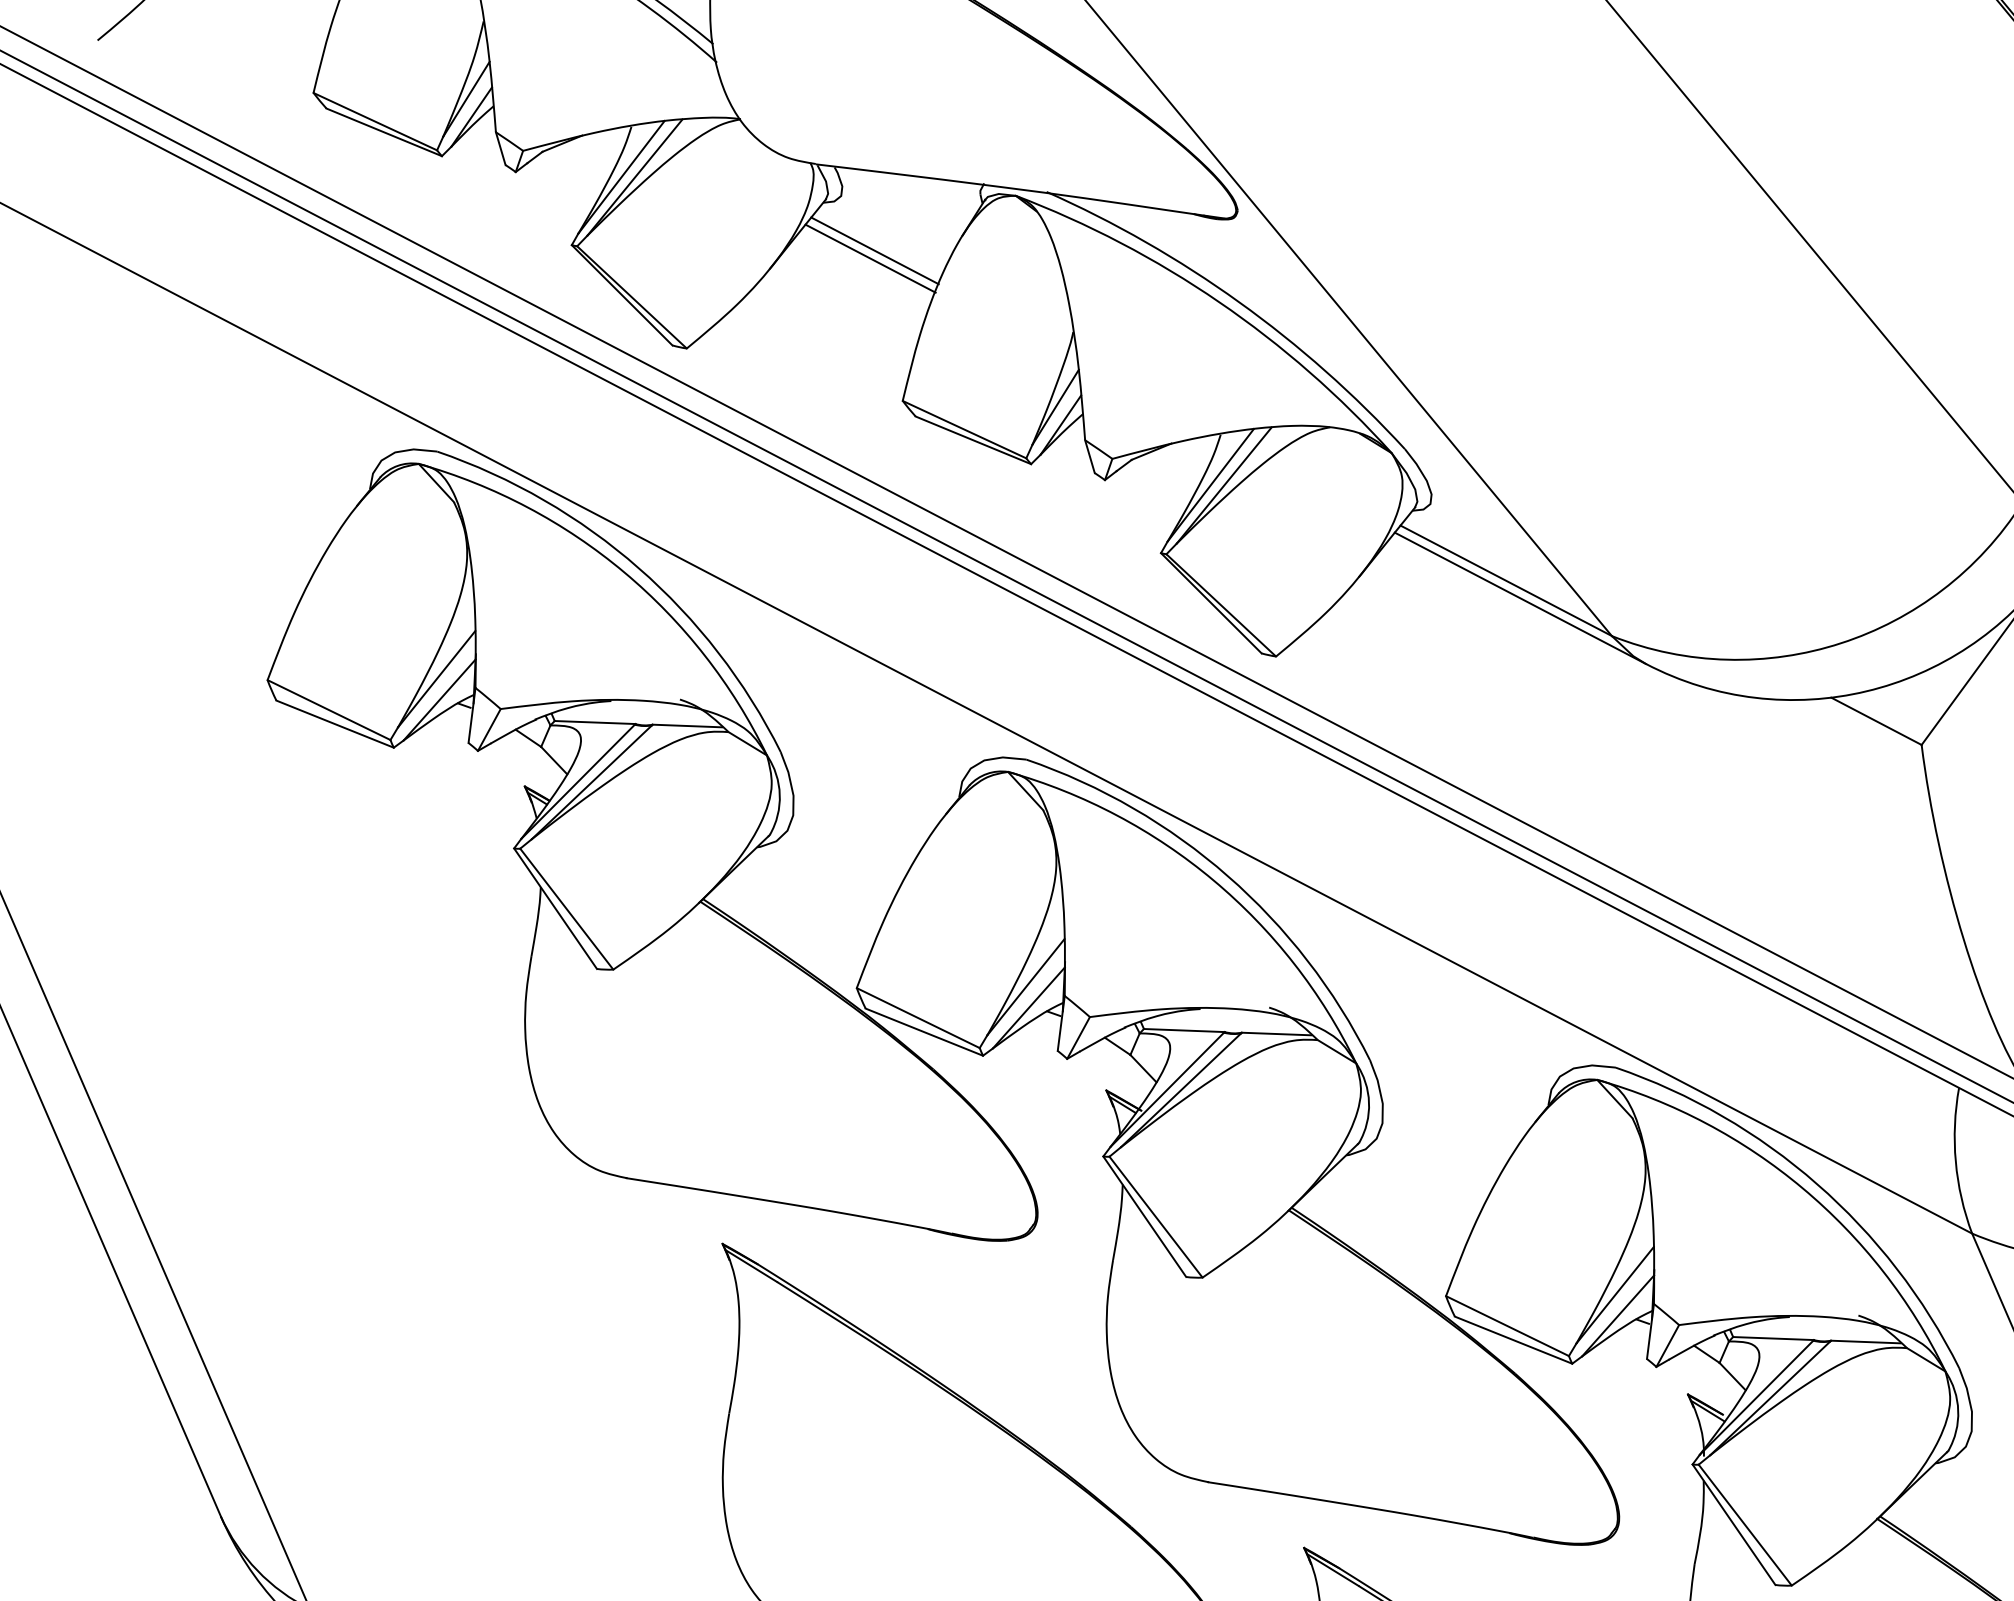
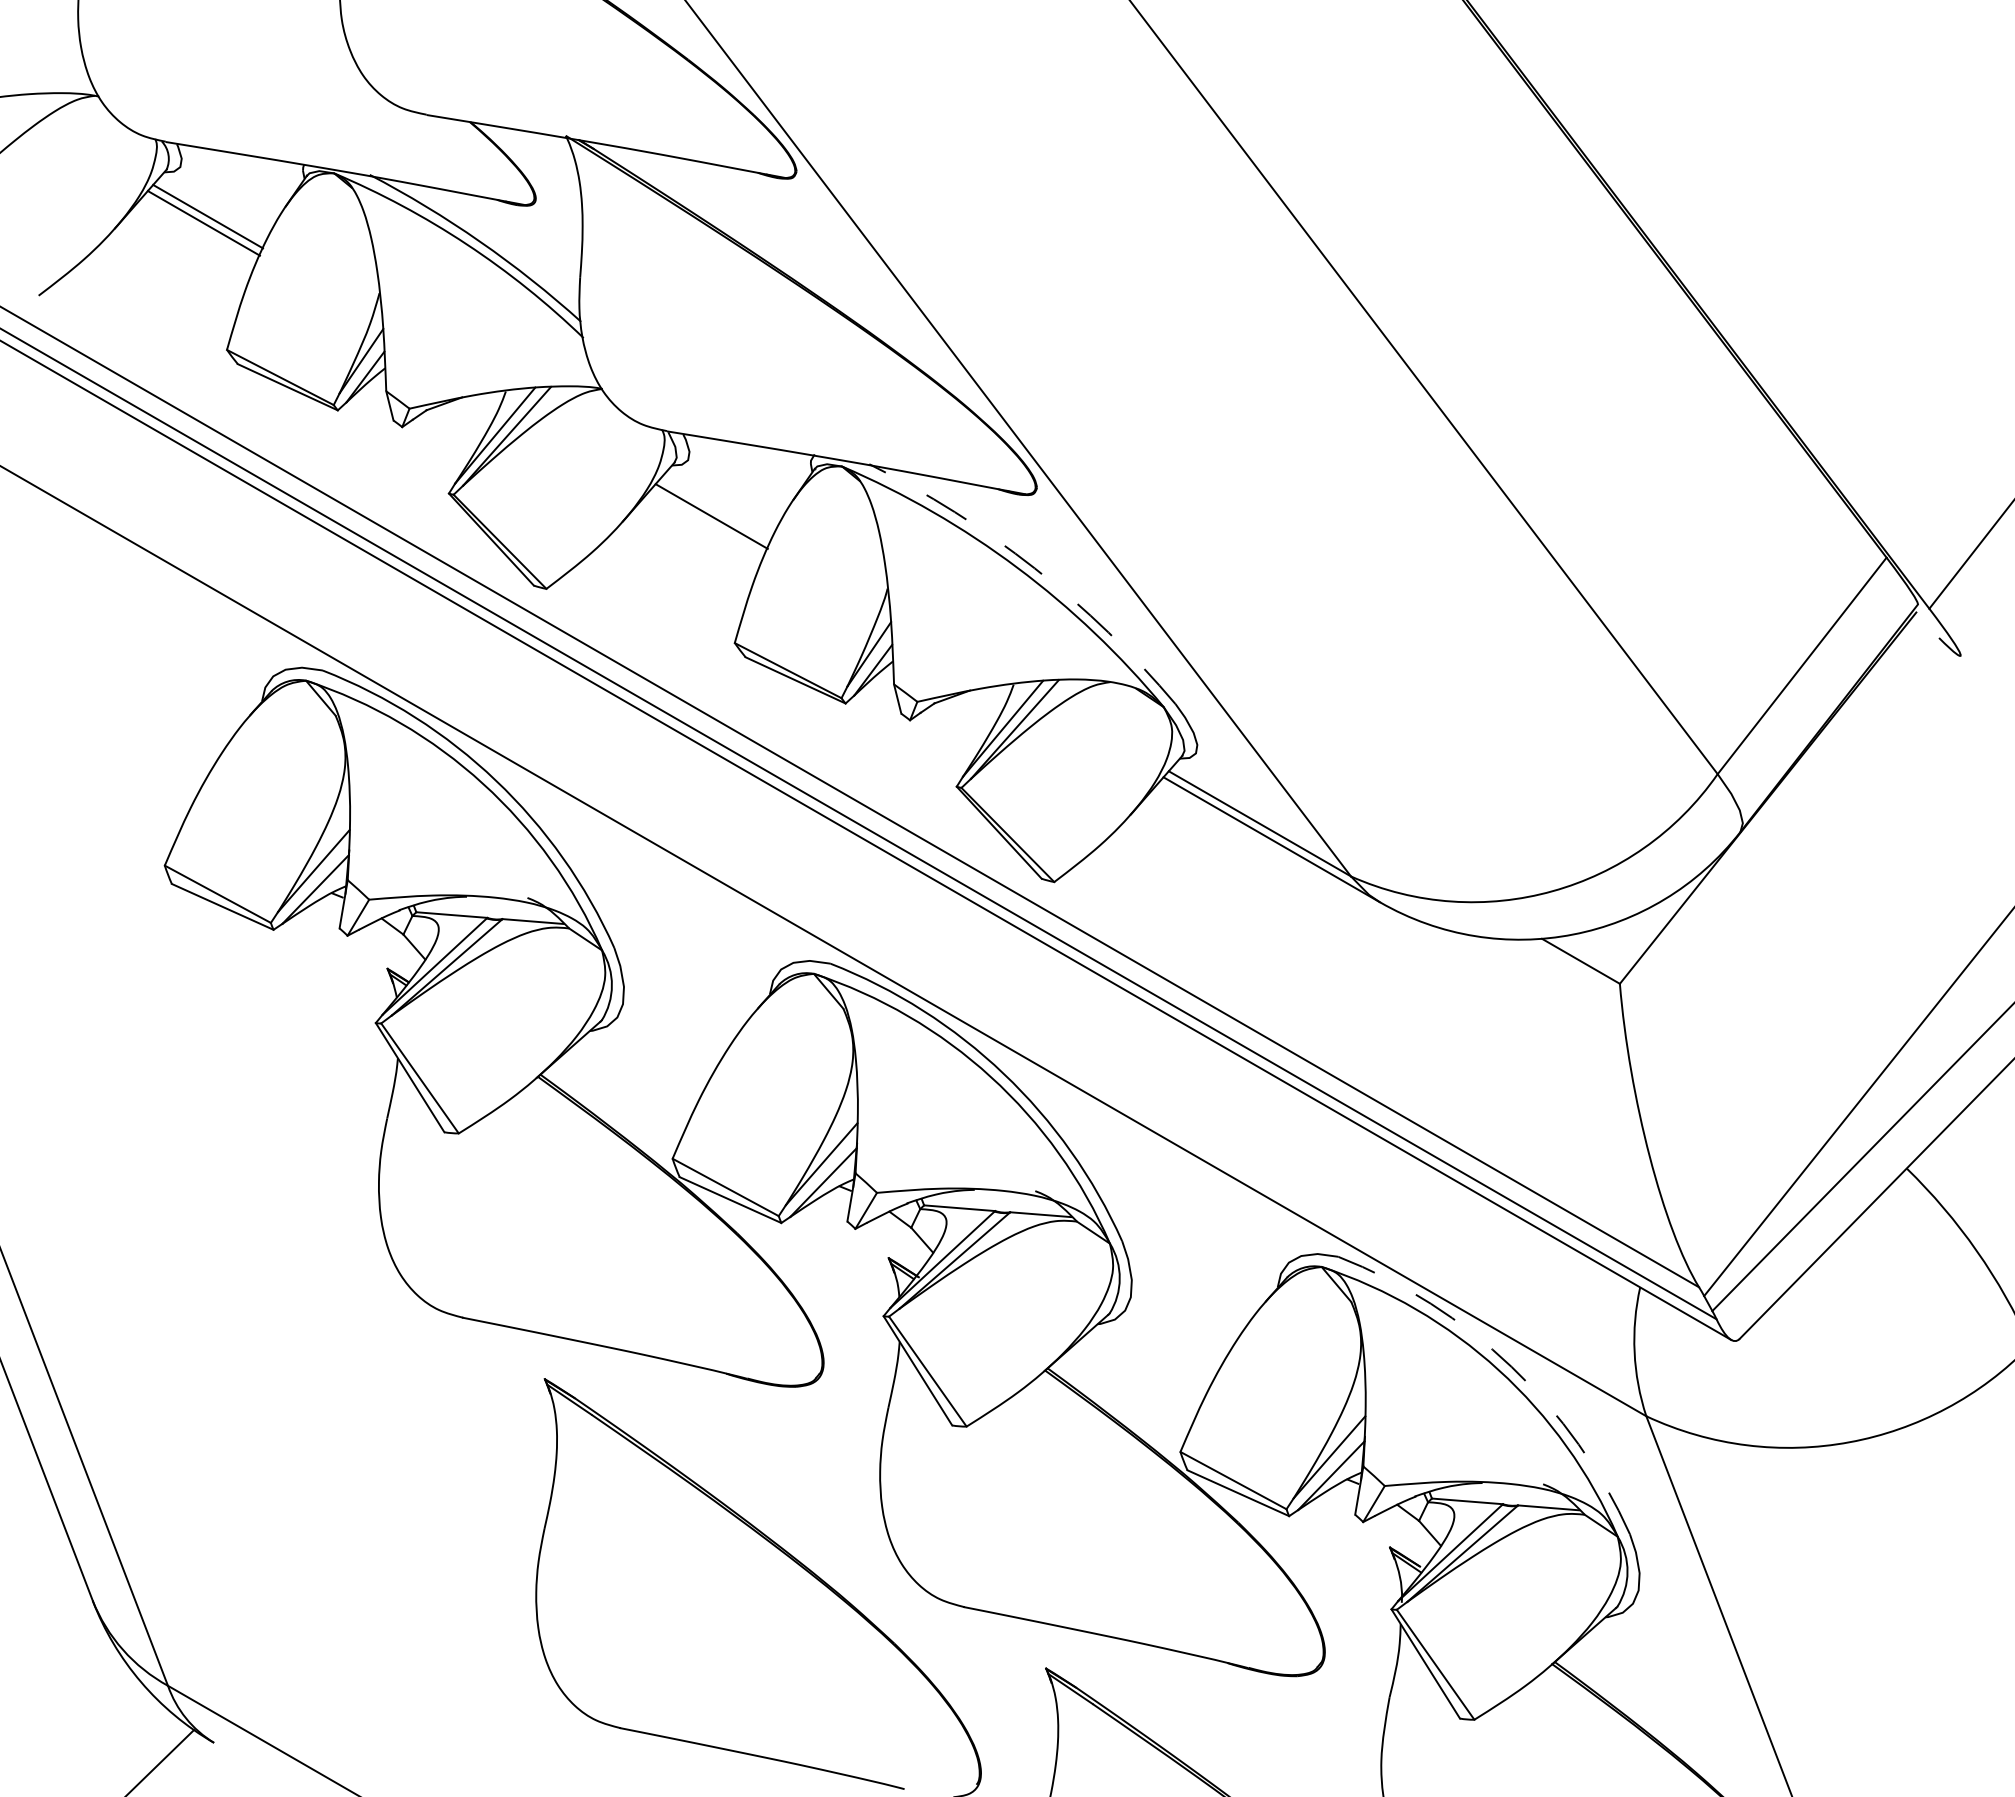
line: (874, 250) -> (715, 509), removed
arc: (1238, 302) -> (1034, 568), solid -> dashed
arc: (1817, 1183) -> (1511, 1366), solid -> dashed

